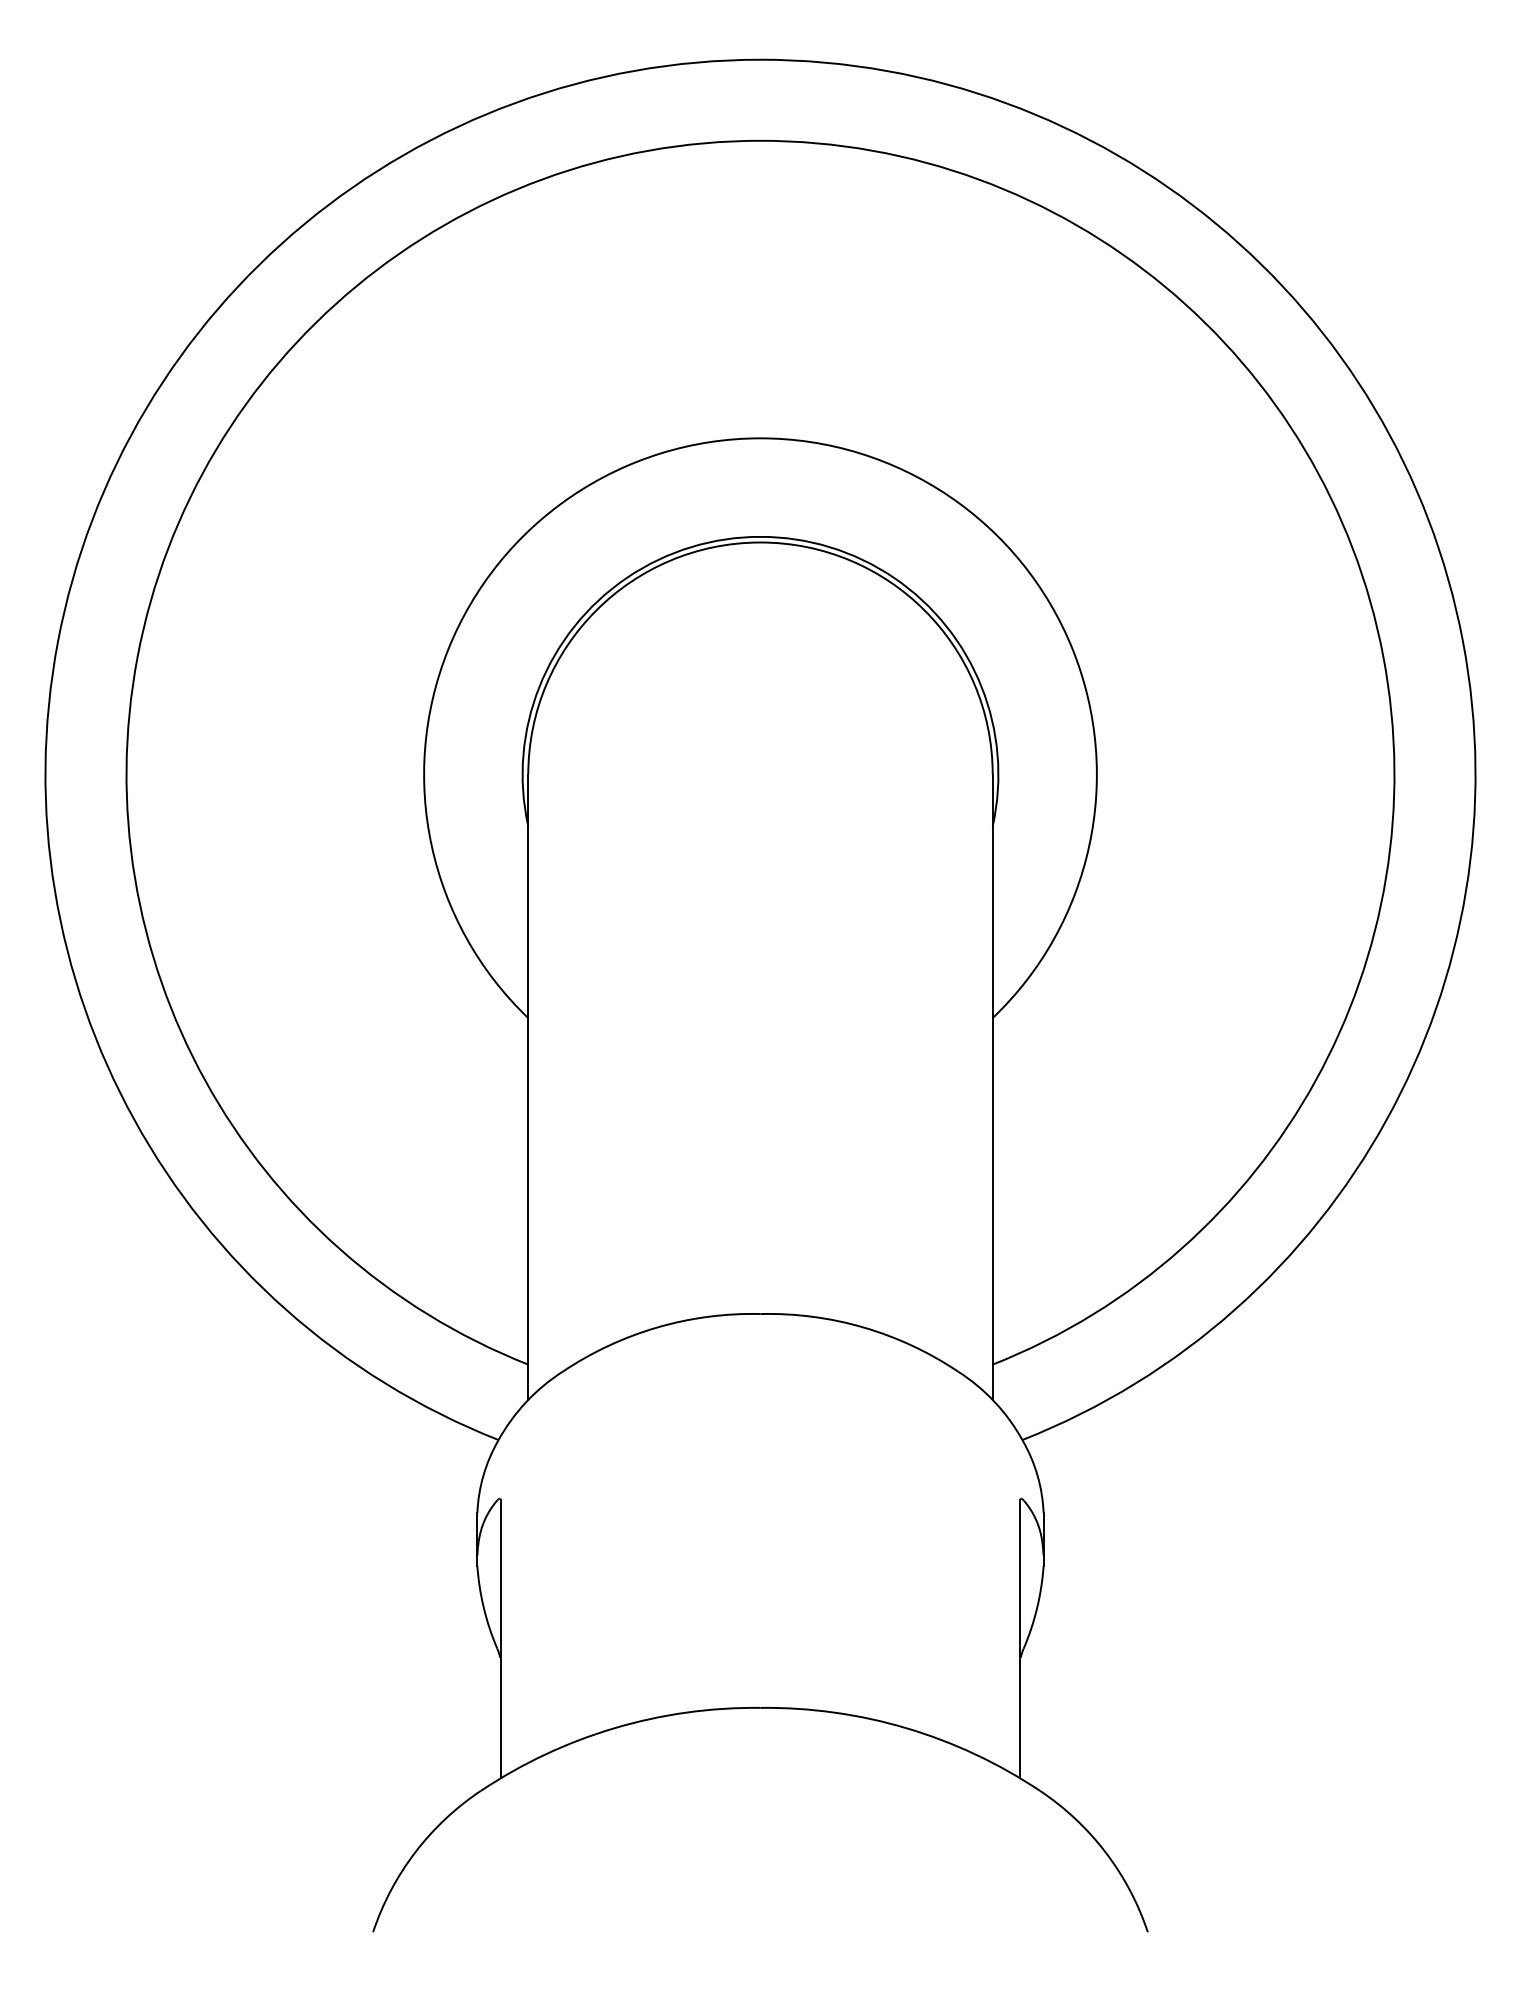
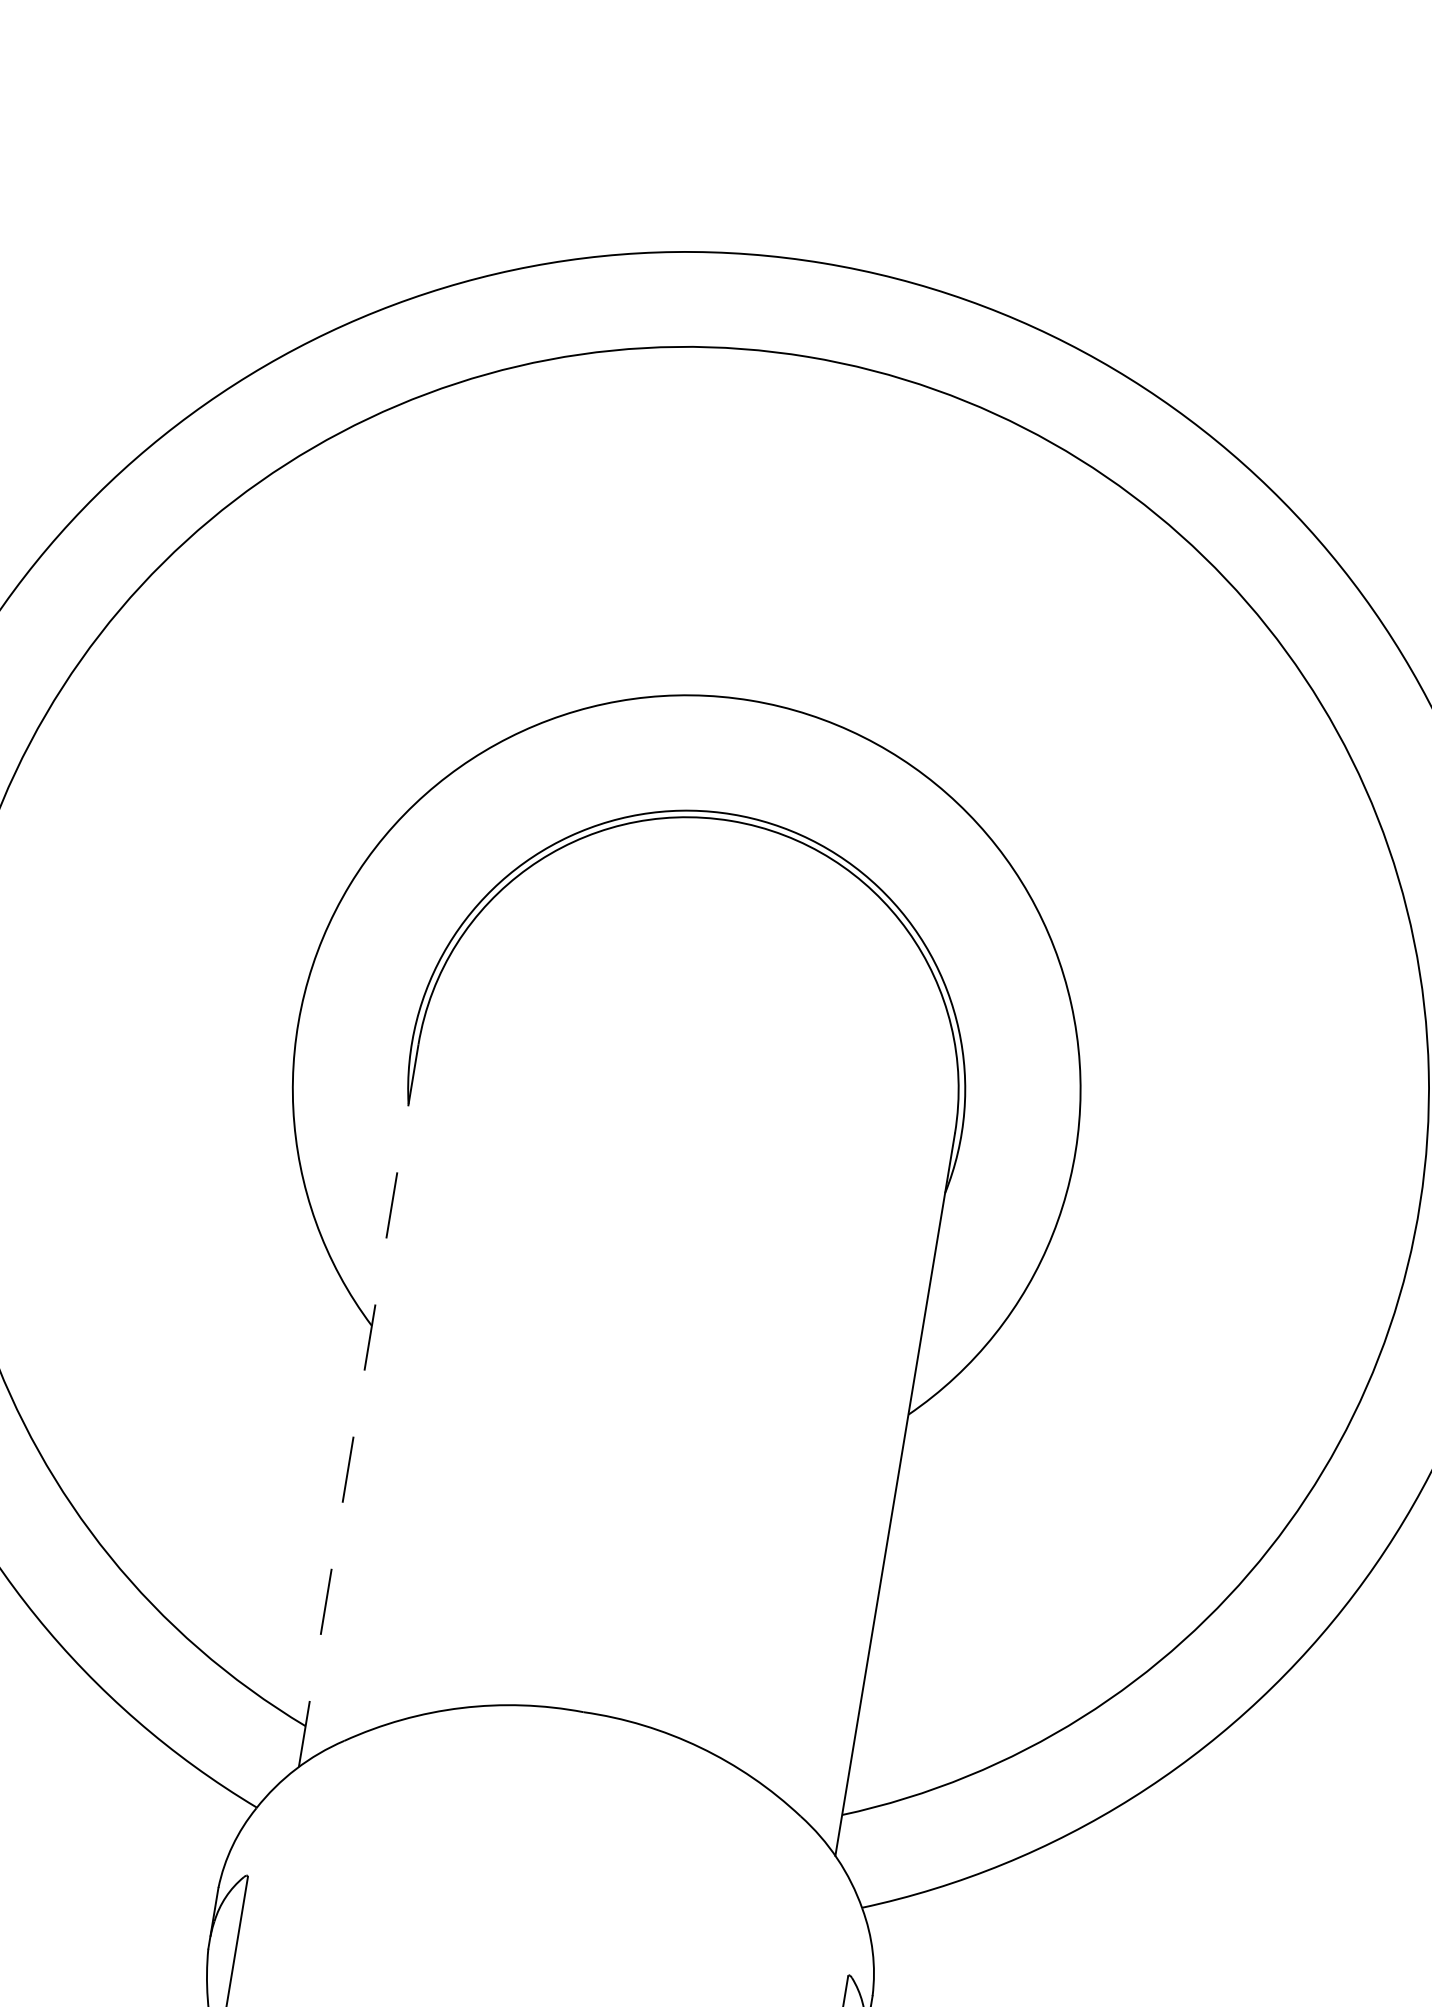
line: (528, 1087) -> (358, 1406), solid -> dashed

